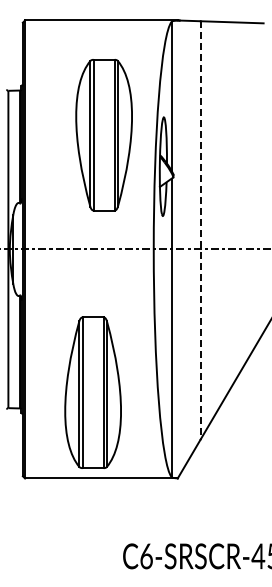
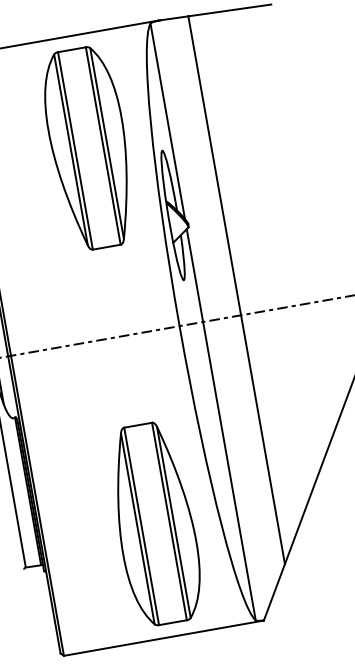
part: (103, 135) -> (88, 149), moved
line: (200, 230) -> (236, 290), dashed -> solid
part: (92, 392) -> (154, 523), moved

